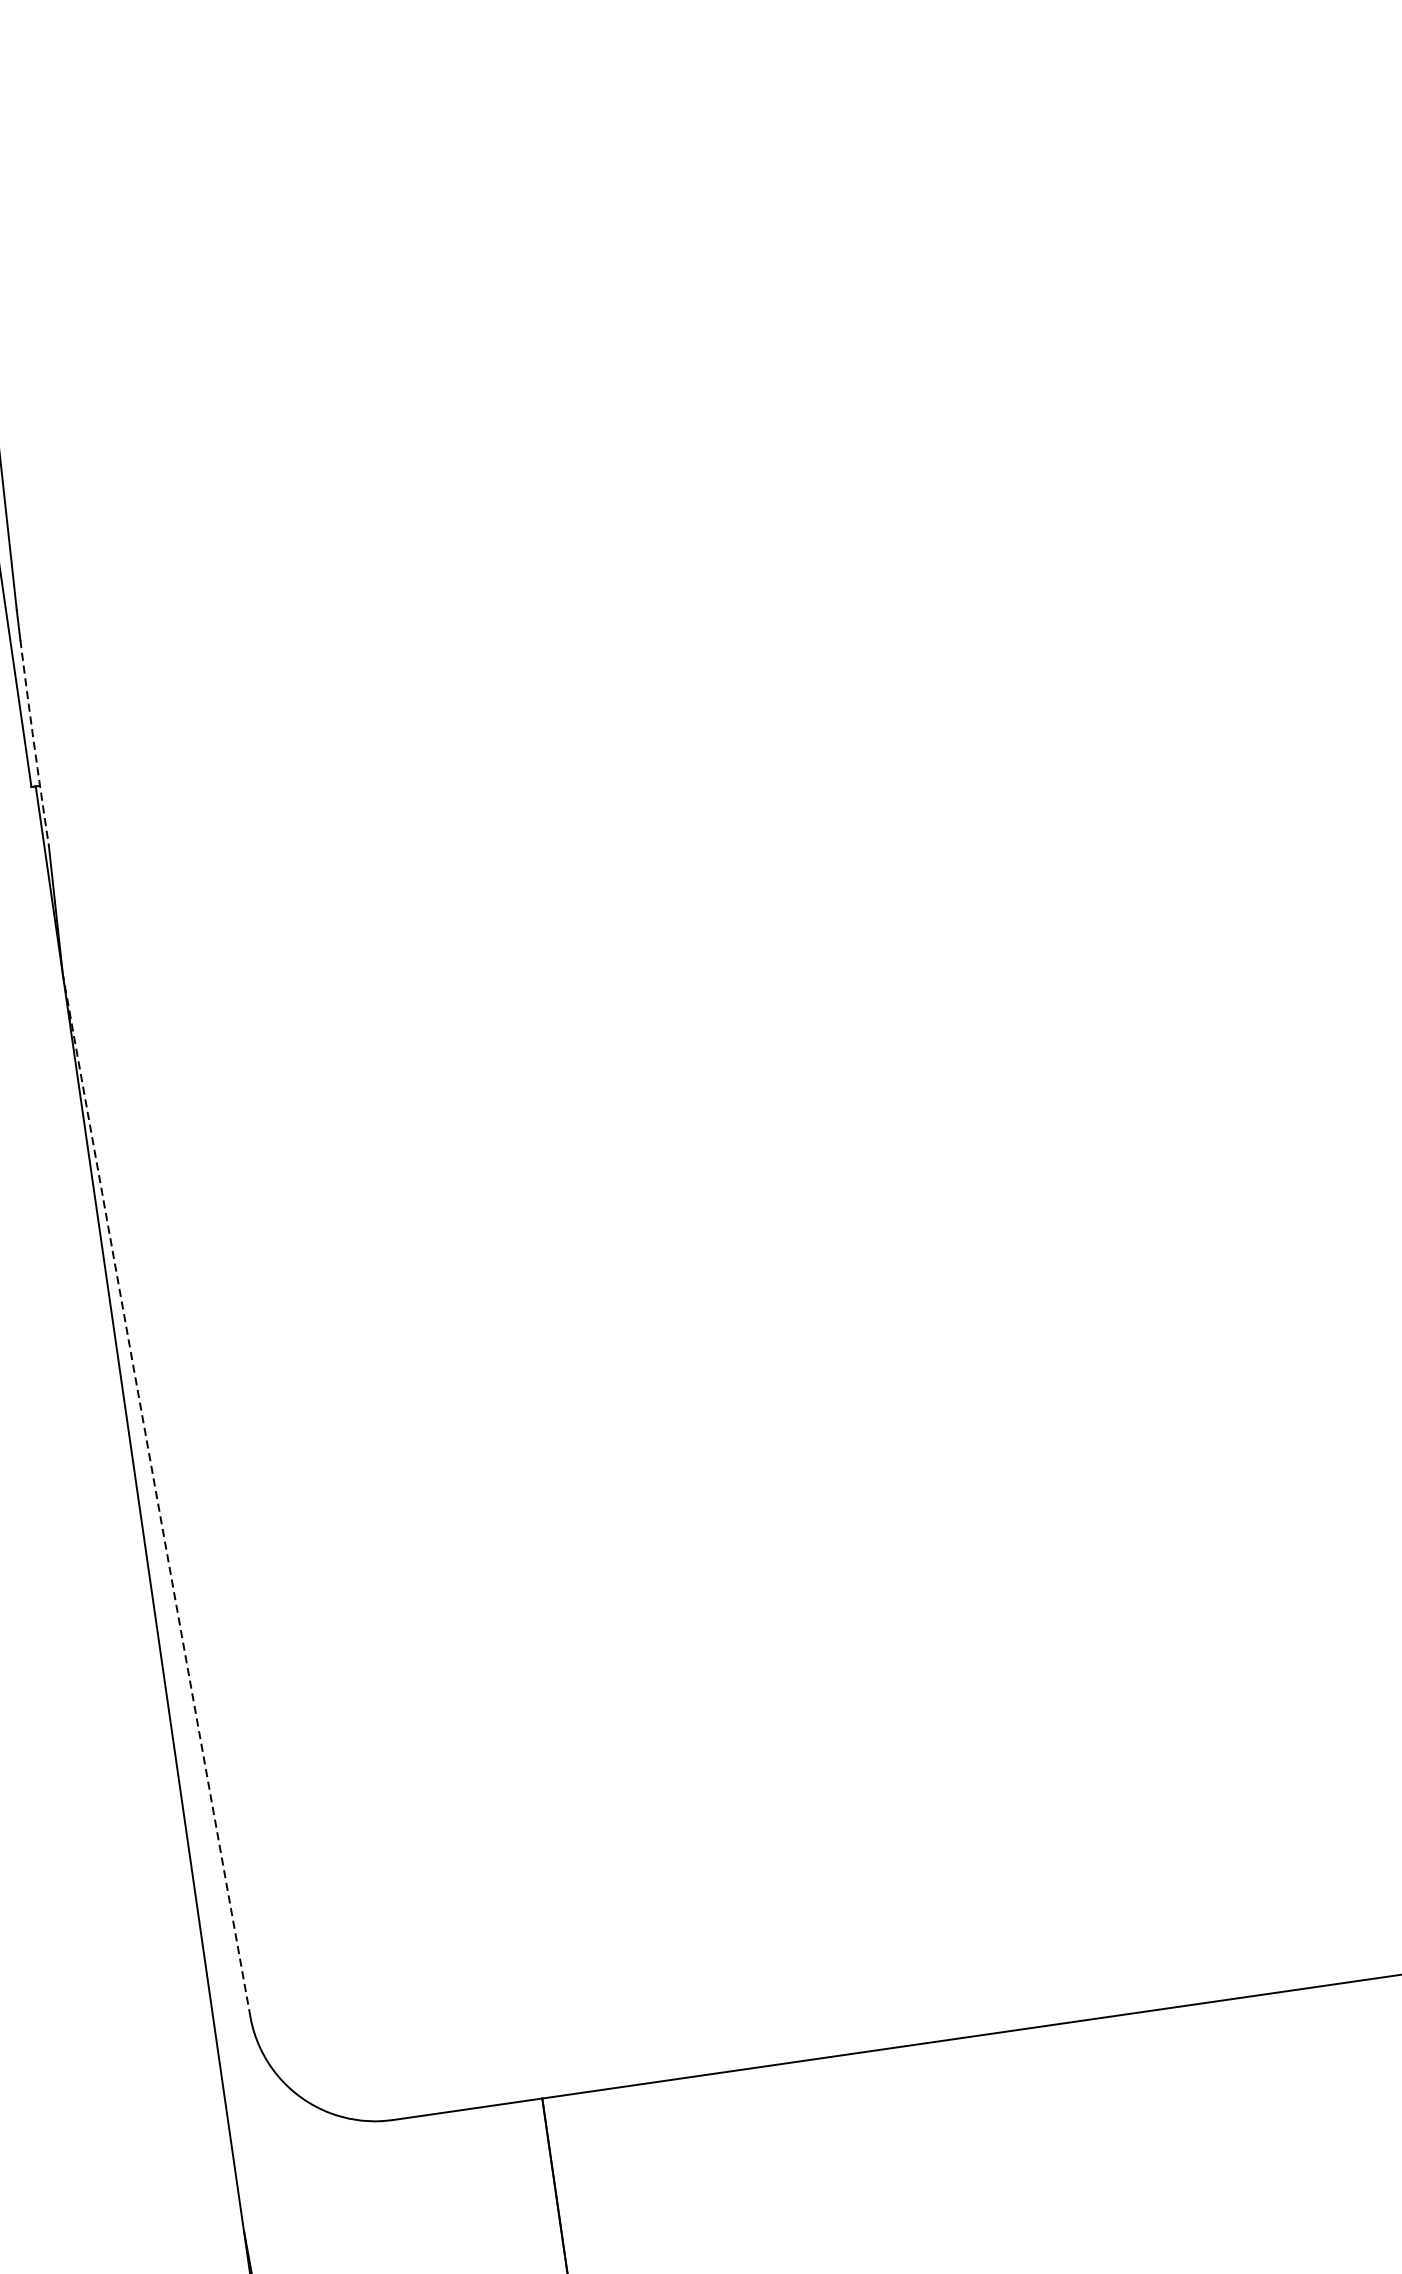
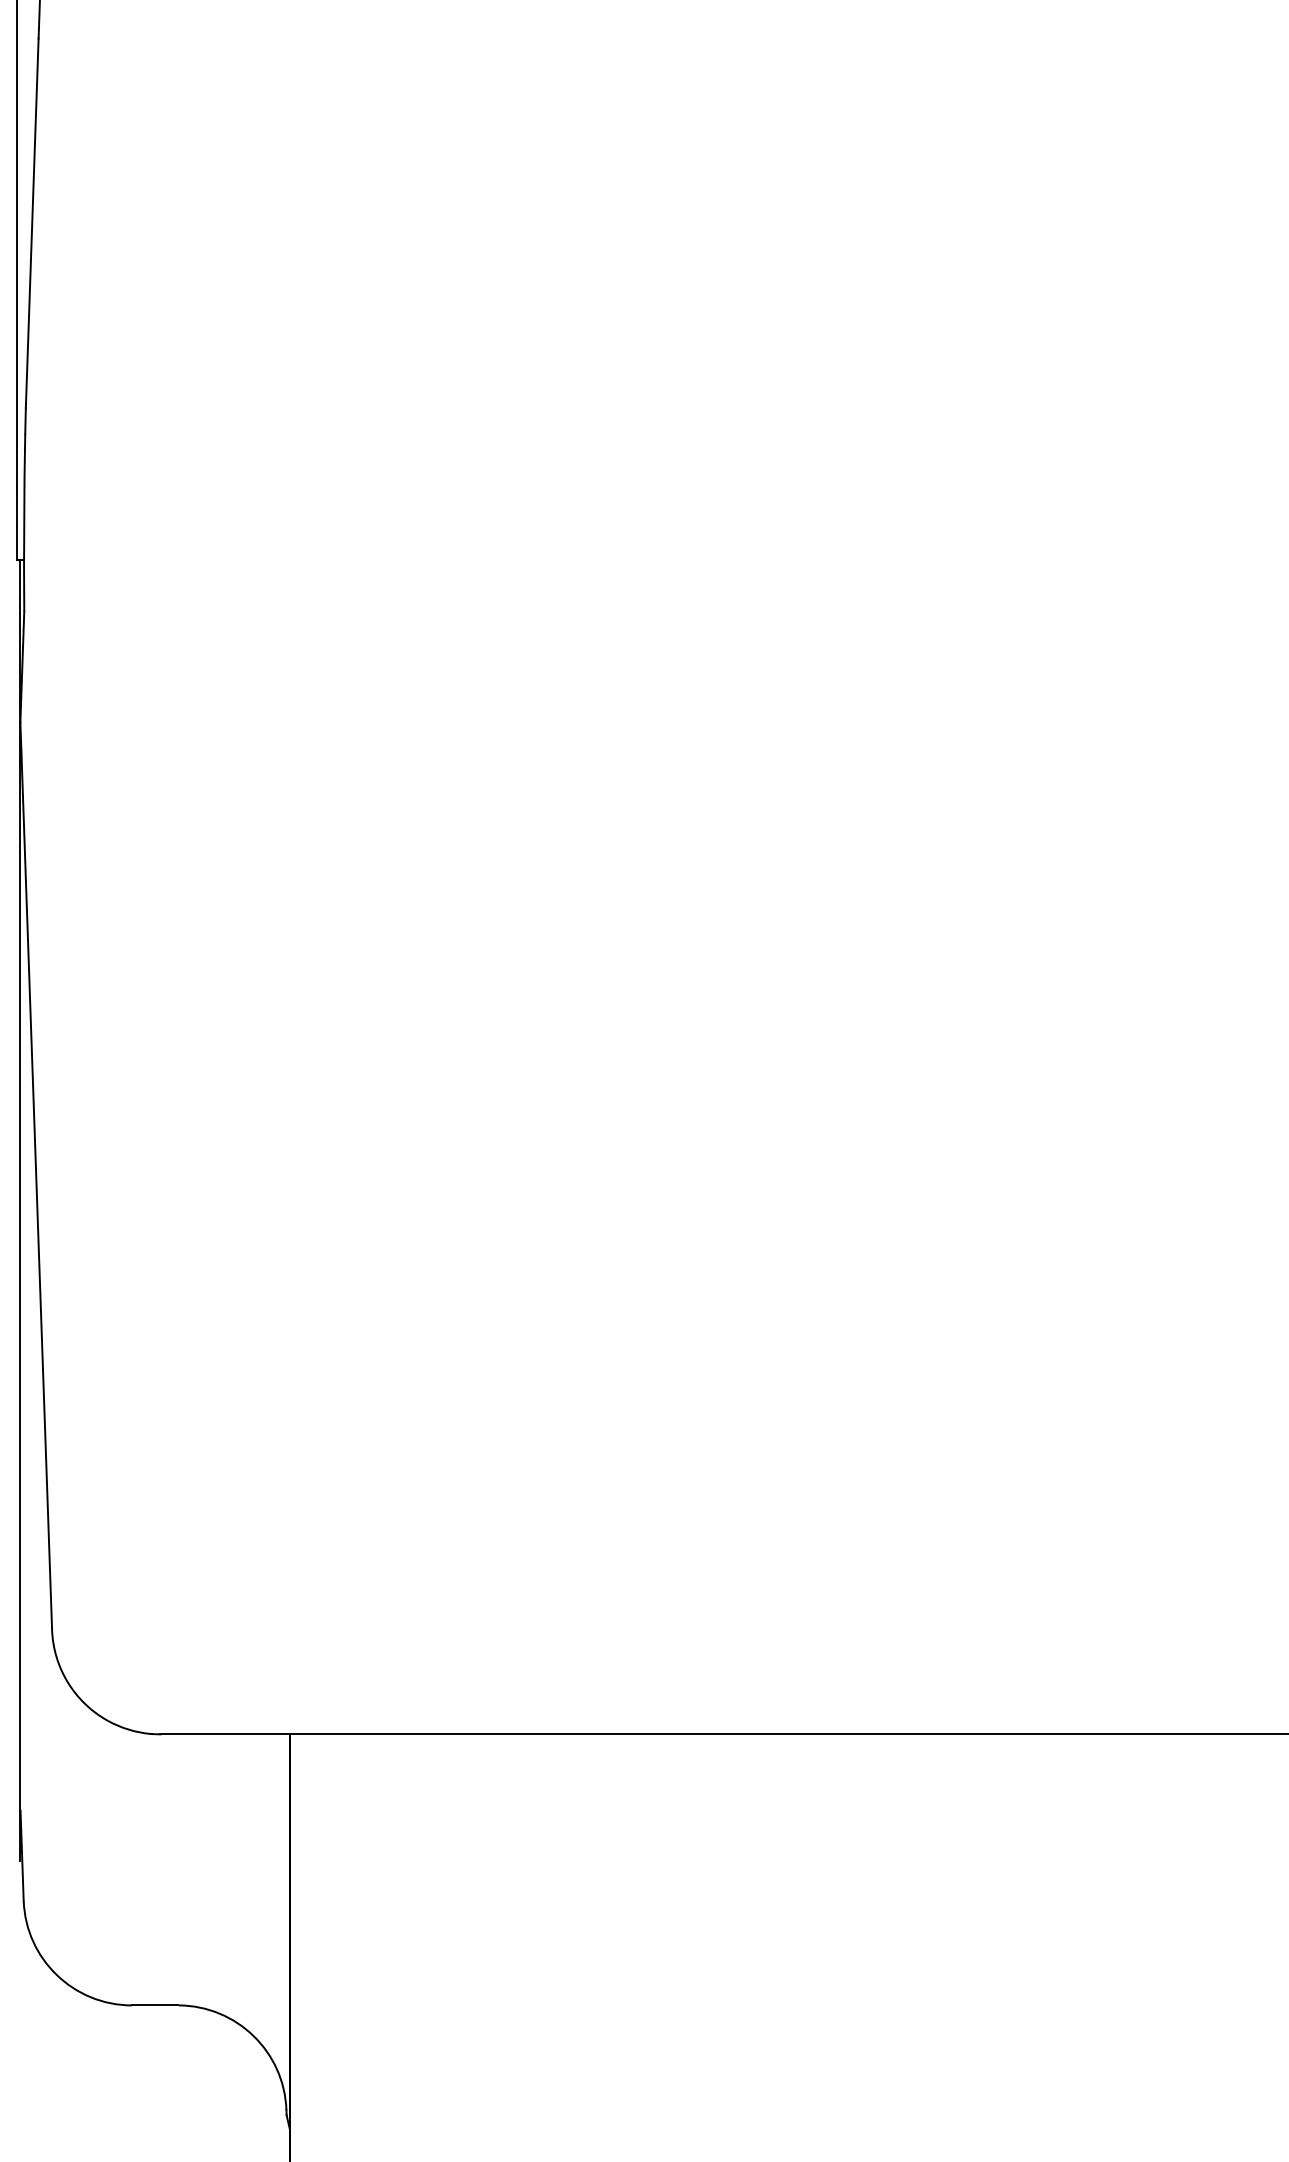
arc: (34, 742) -> (24, 522), dashed -> solid
line: (157, 1496) -> (36, 1176), dashed -> solid

